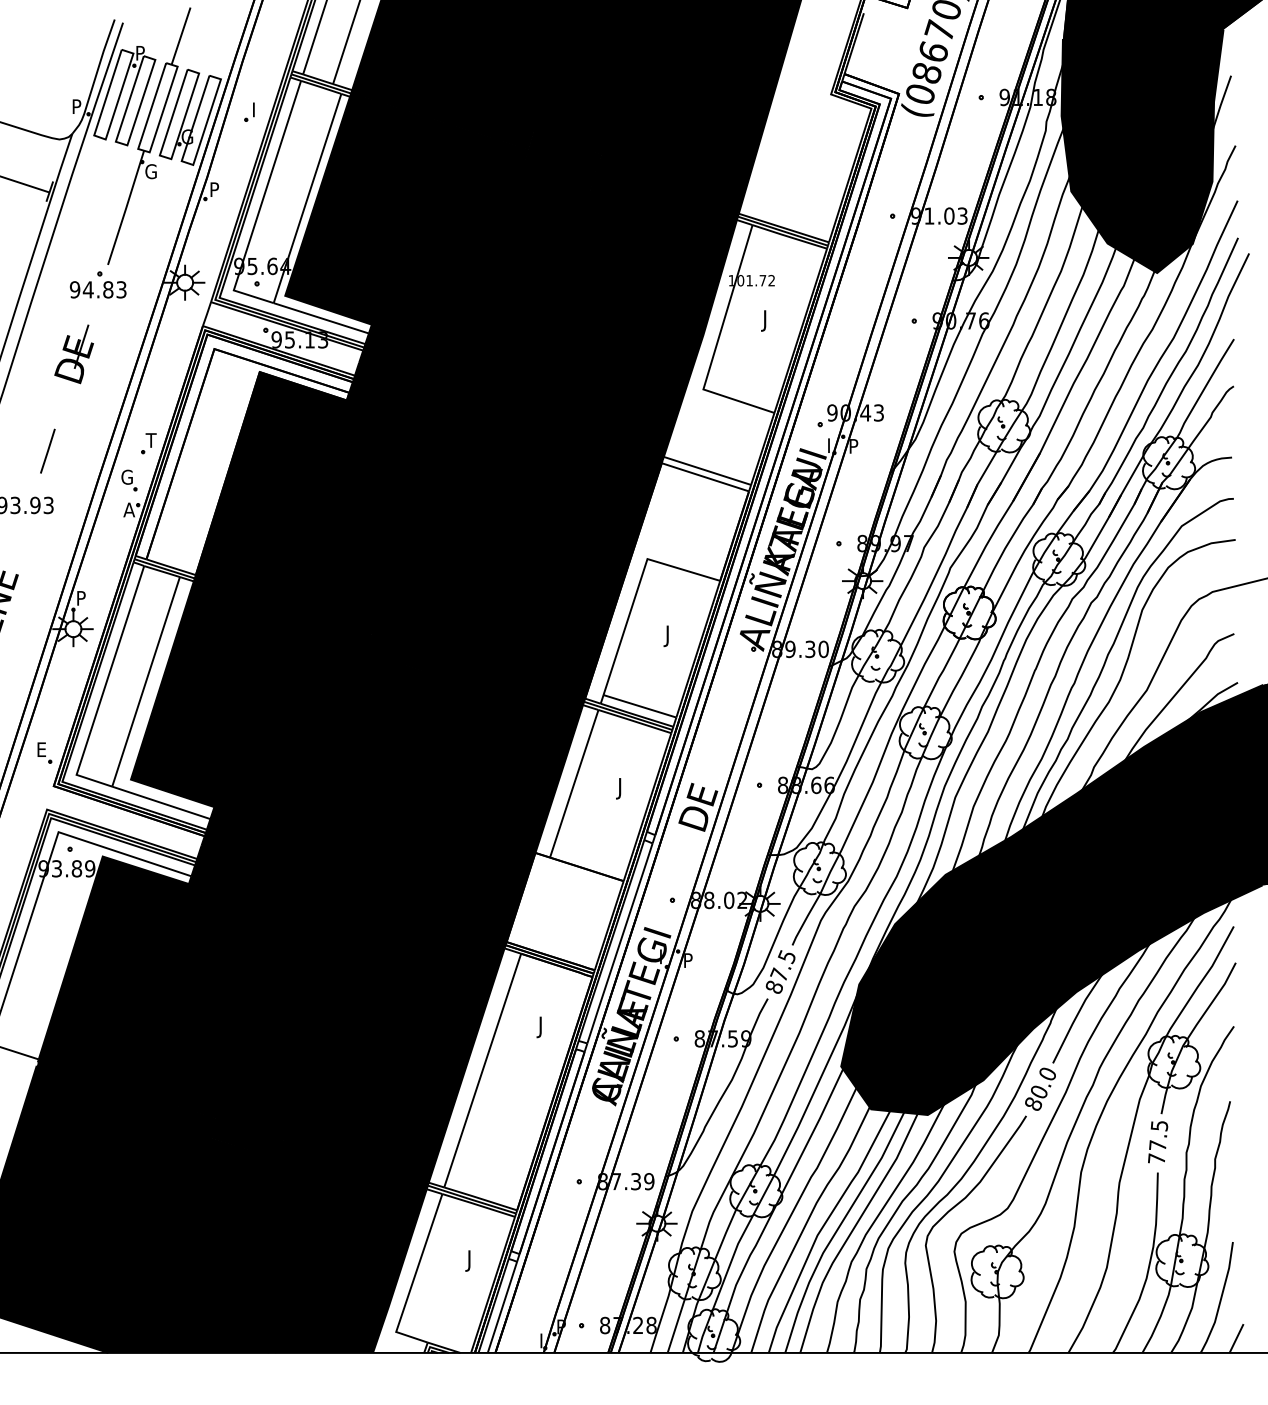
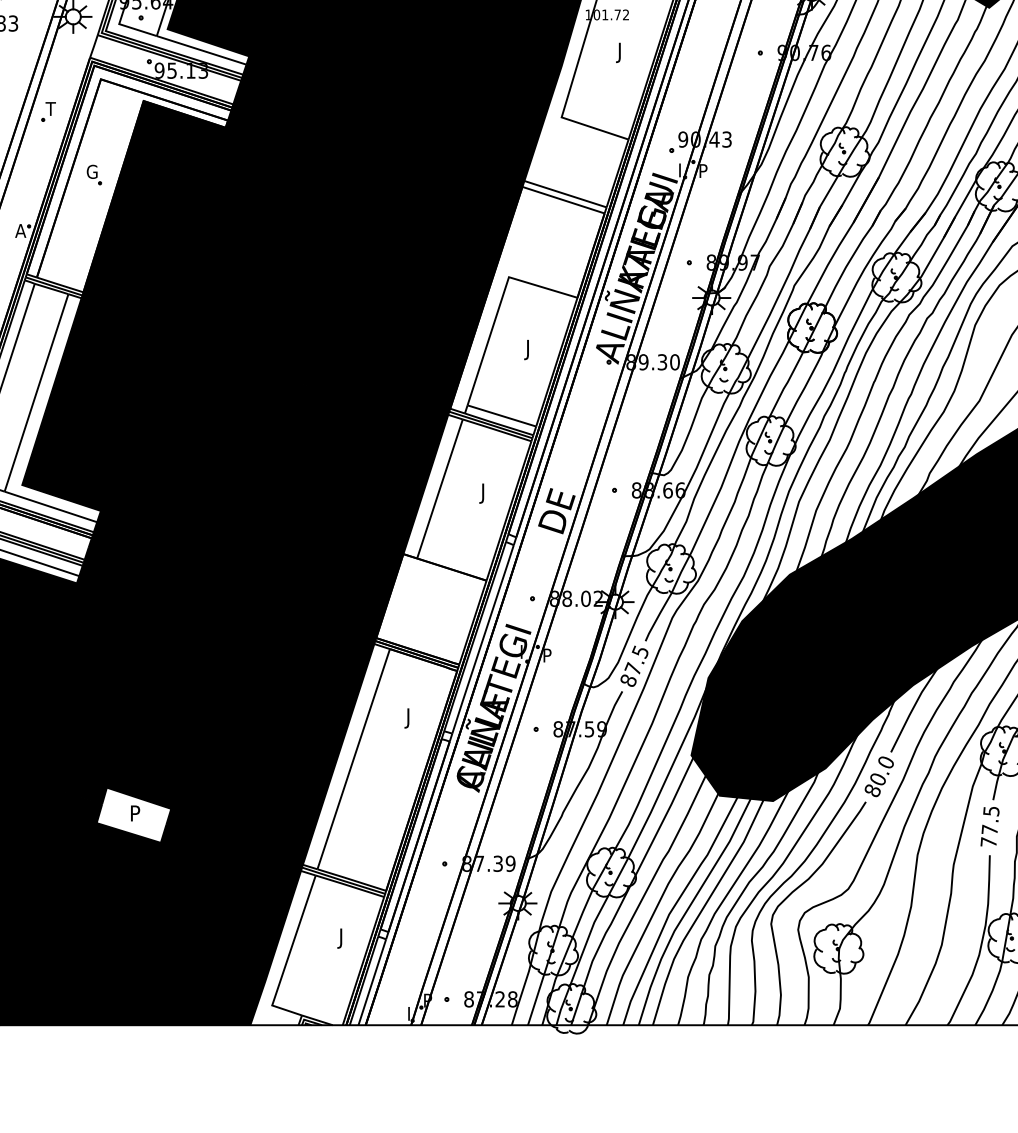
part: (148, 443) -> (48, 111), moved
part: (129, 480) -> (94, 174), moved
fill: (249, 1129) -> (133, 814), removed

